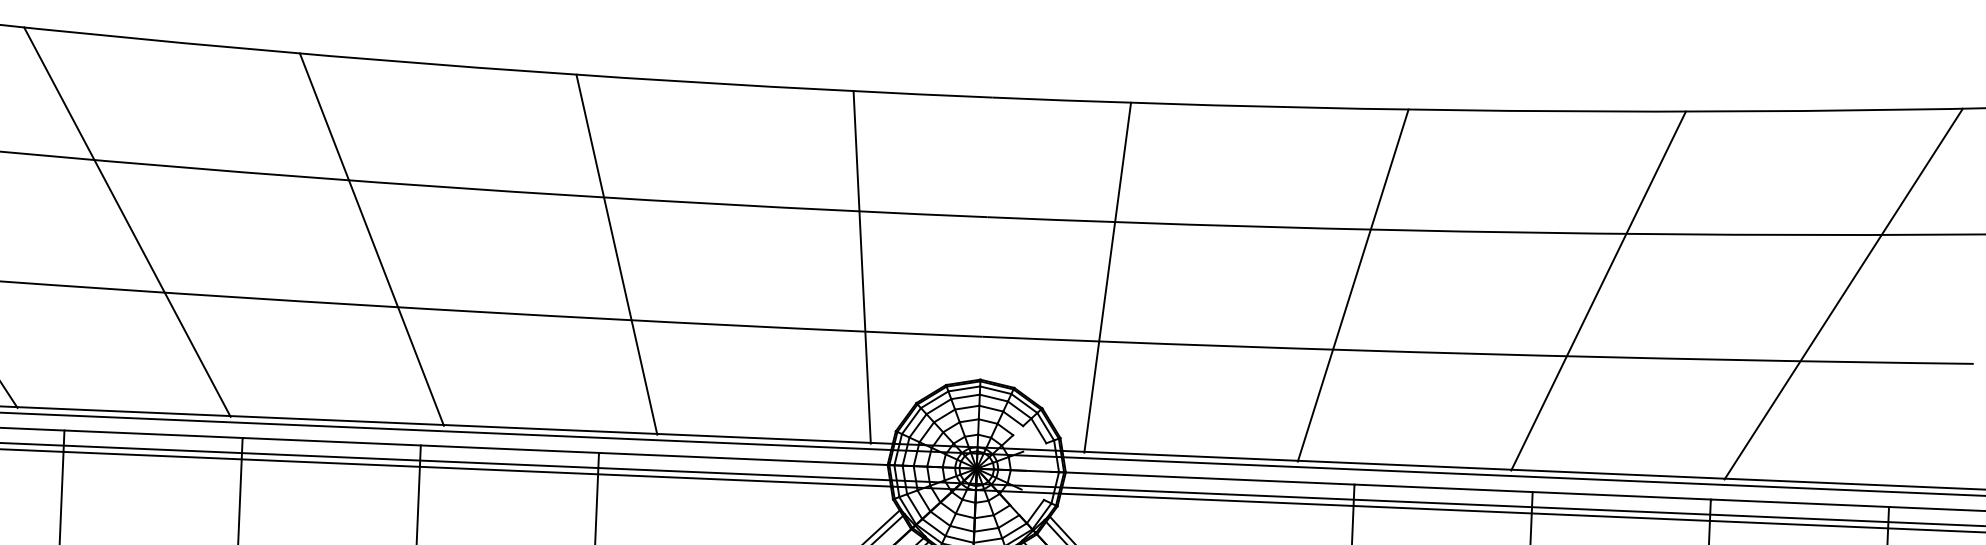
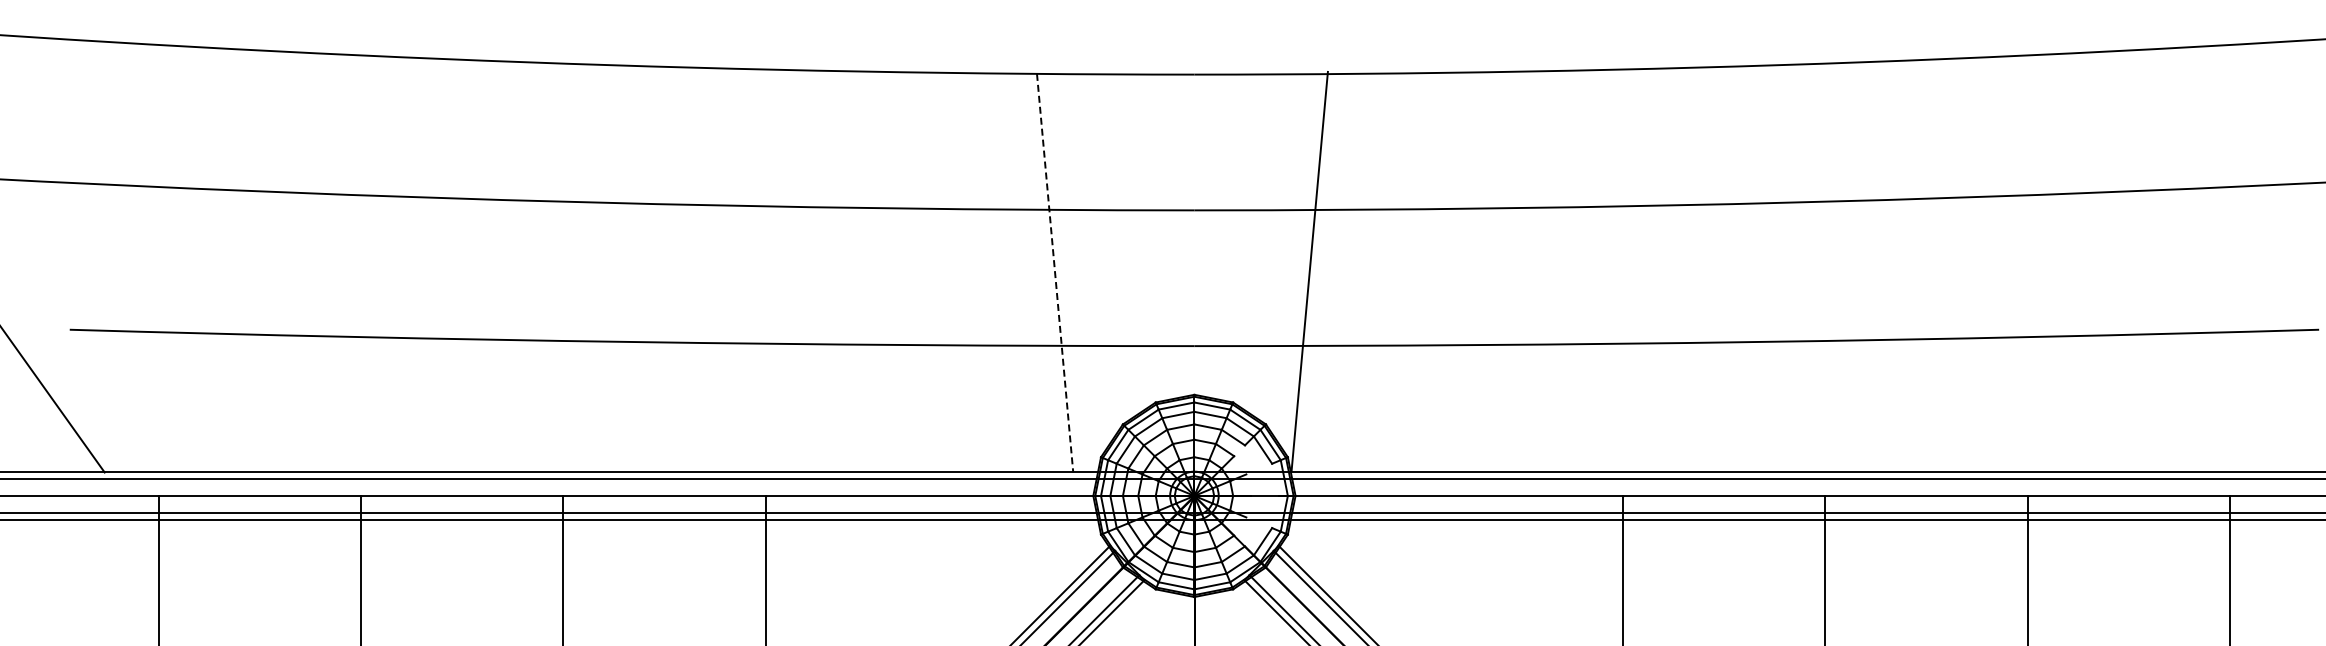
line: (127, 221) -> (220, 256), removed
line: (371, 239) -> (497, 264), removed
line: (616, 254) -> (776, 270), removed
line: (862, 267) -> (1055, 273), solid -> dashed
line: (1107, 277) -> (1309, 270), moved
line: (1352, 285) -> (1611, 270), removed
line: (1598, 290) -> (1890, 264), removed
line: (1843, 293) -> (2168, 256), removed

